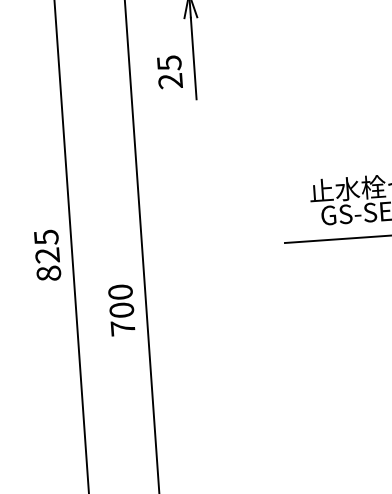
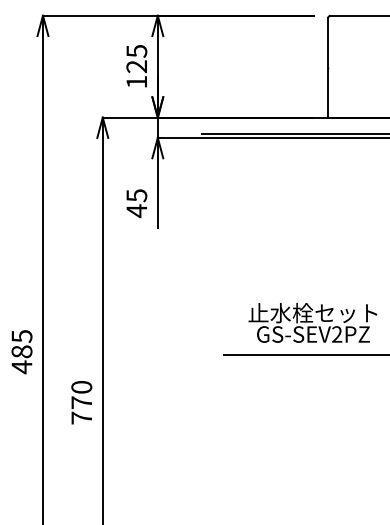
text: (170, 81) -> (136, 211), 25 -> 45
text: (47, 264) -> (21, 359), 825 -> 485
text: (121, 310) -> (81, 402), 700 -> 770

